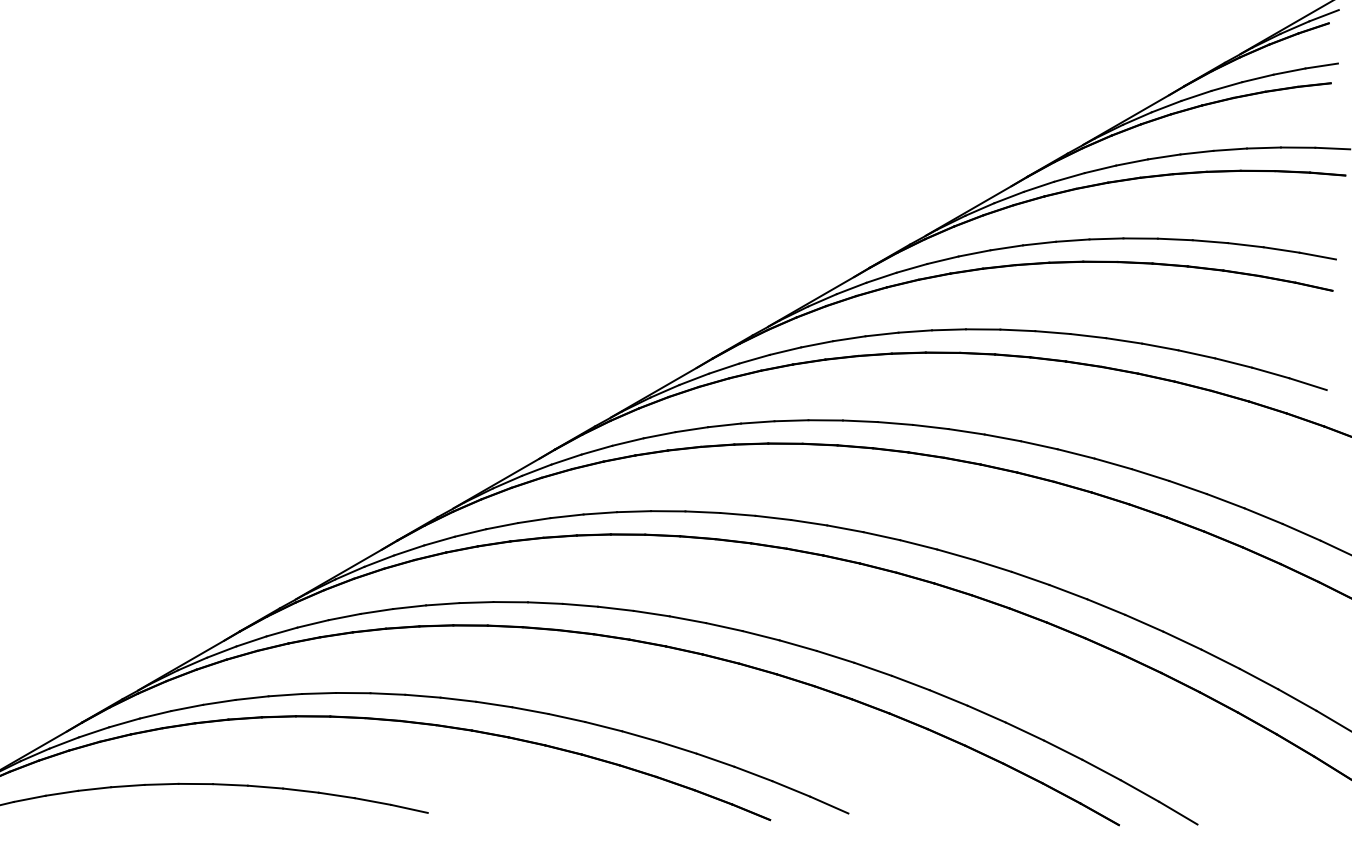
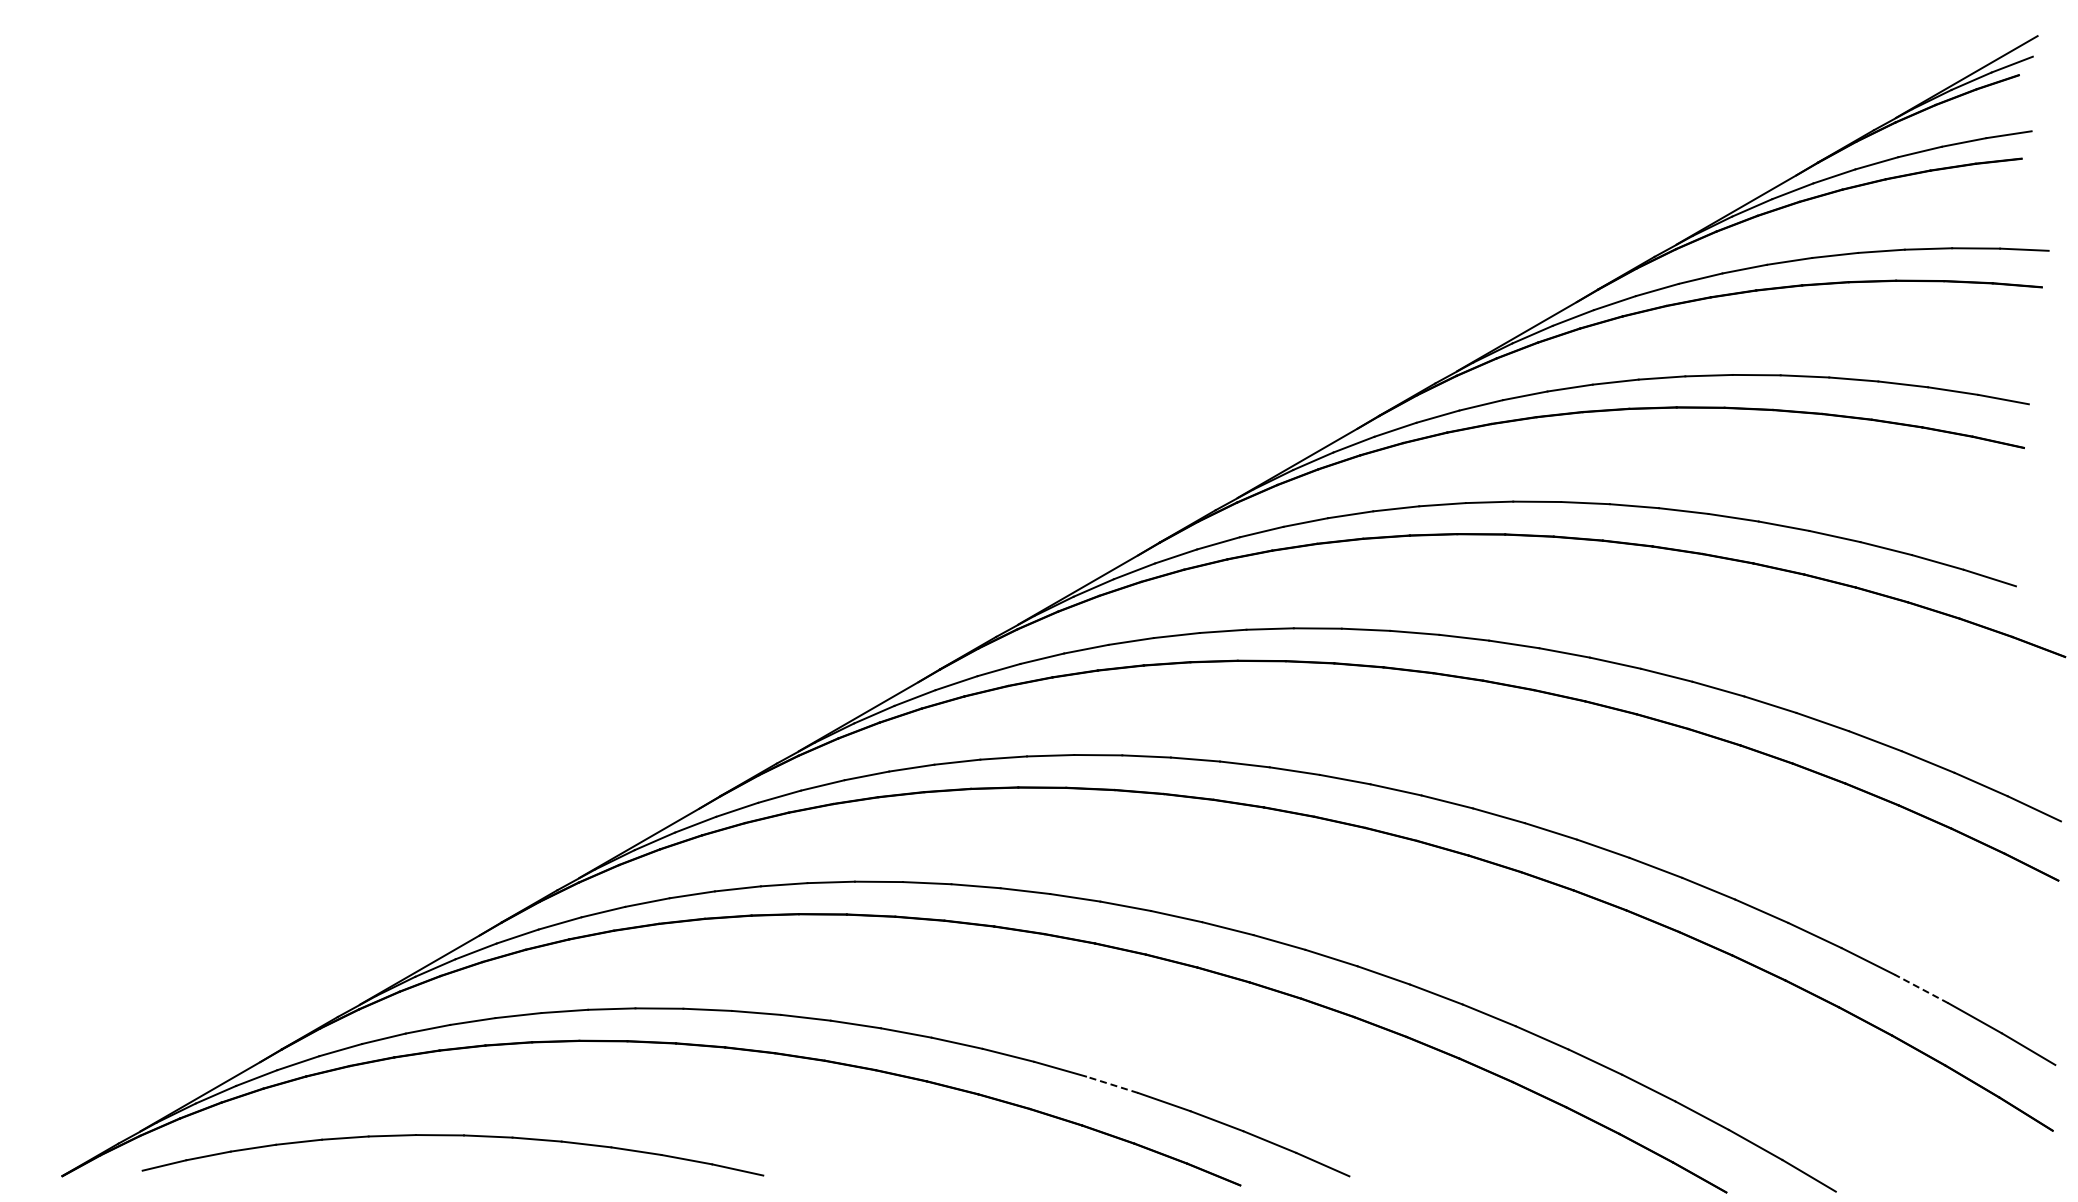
line: (1258, 678) -> (1921, 988), solid -> dashed
line: (677, 747) -> (1111, 1084), solid -> dashed

